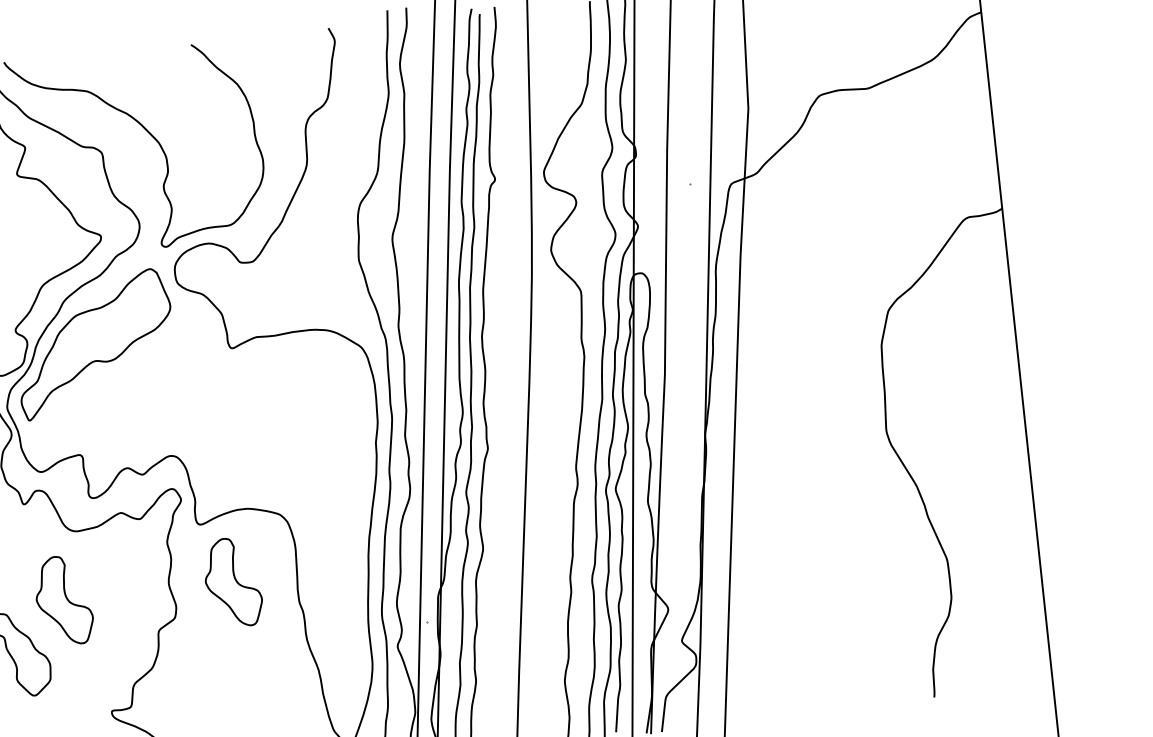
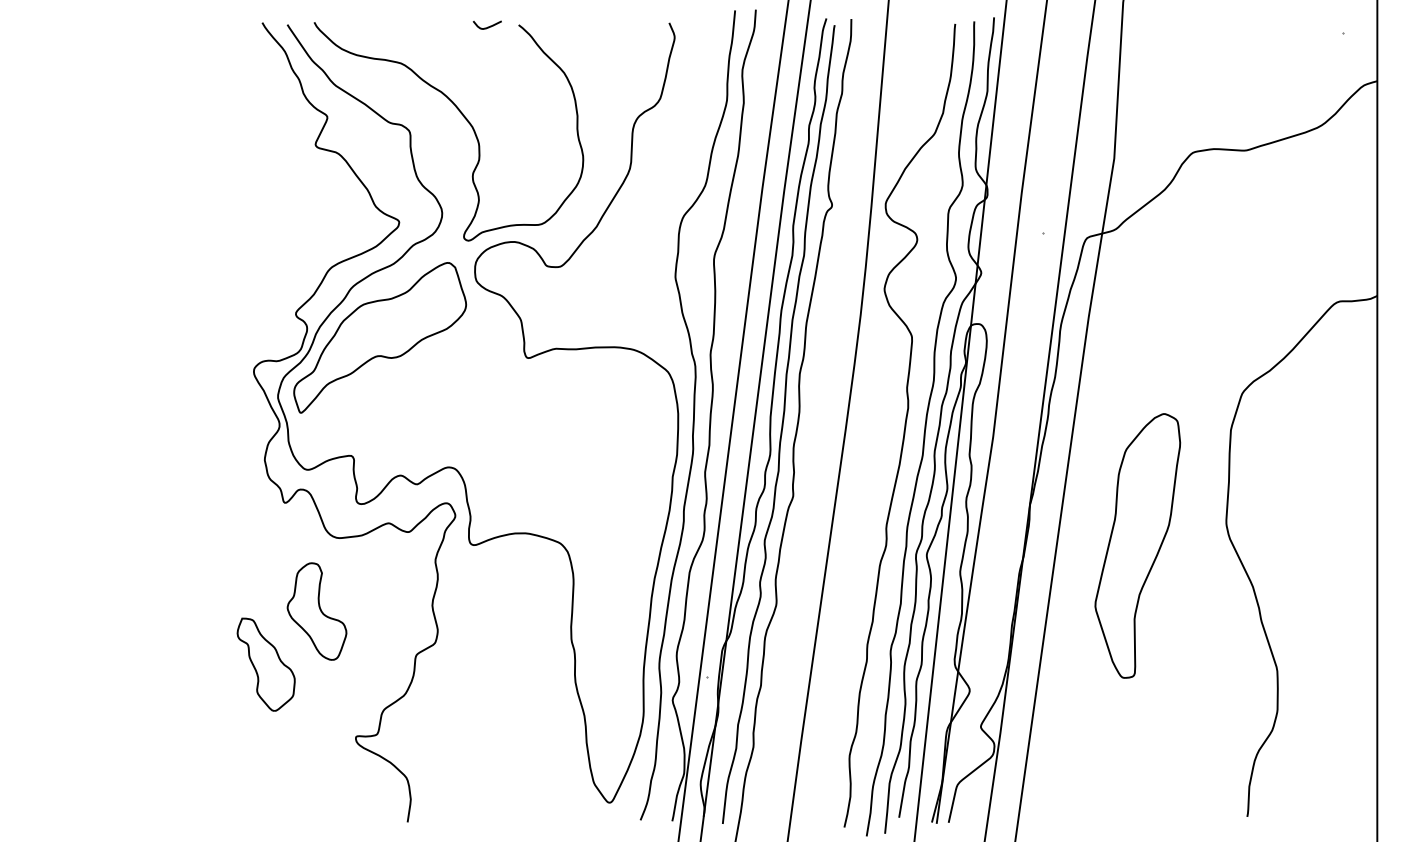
curve: (162, 49) -> (487, 26), added
part: (807, 460) -> (1137, 545), added
part: (232, 582) -> (501, 611), removed

